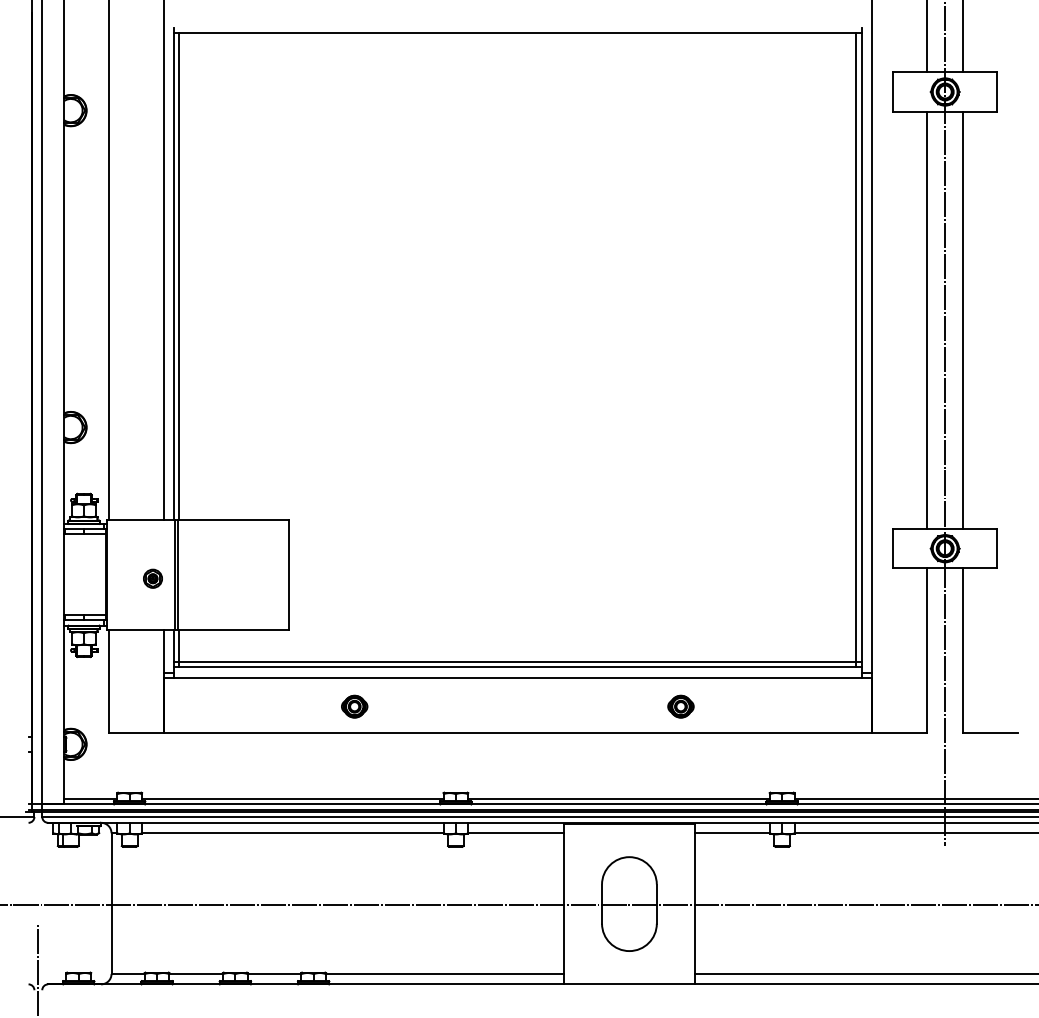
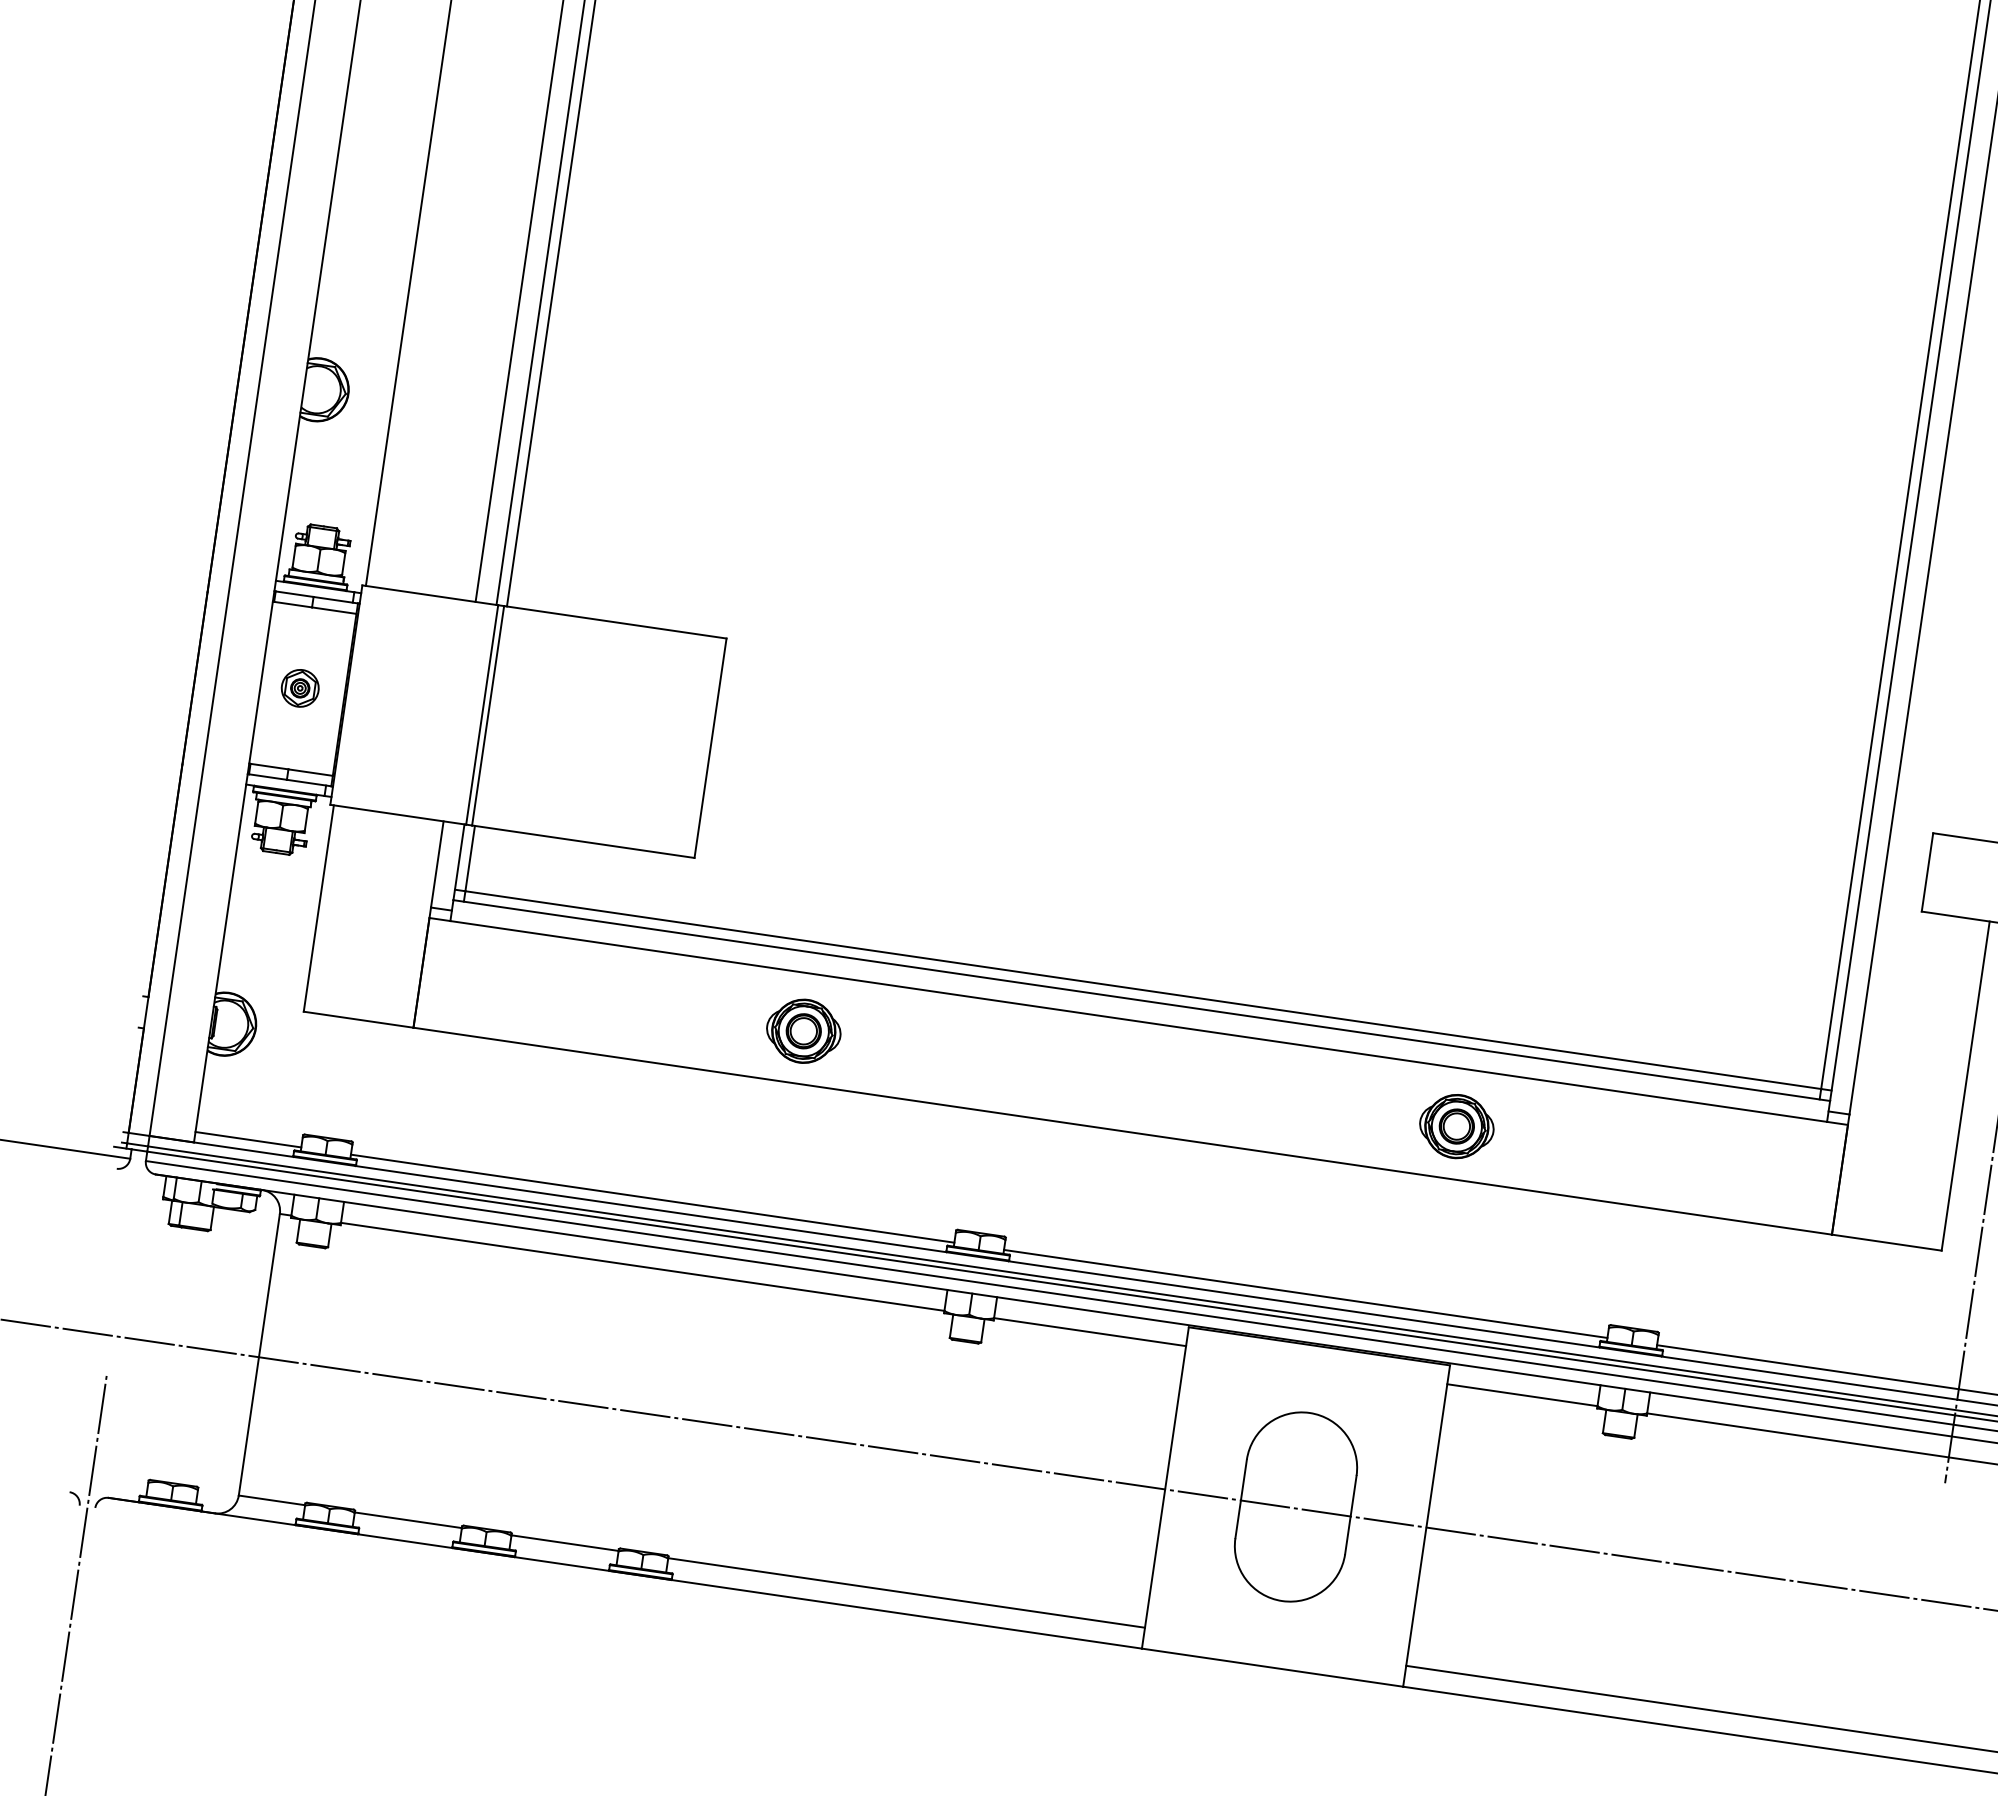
part: (152, 578) -> (299, 687), moved
part: (354, 706) -> (803, 1031), size x1.43
part: (680, 706) -> (1455, 1126), size x1.43

